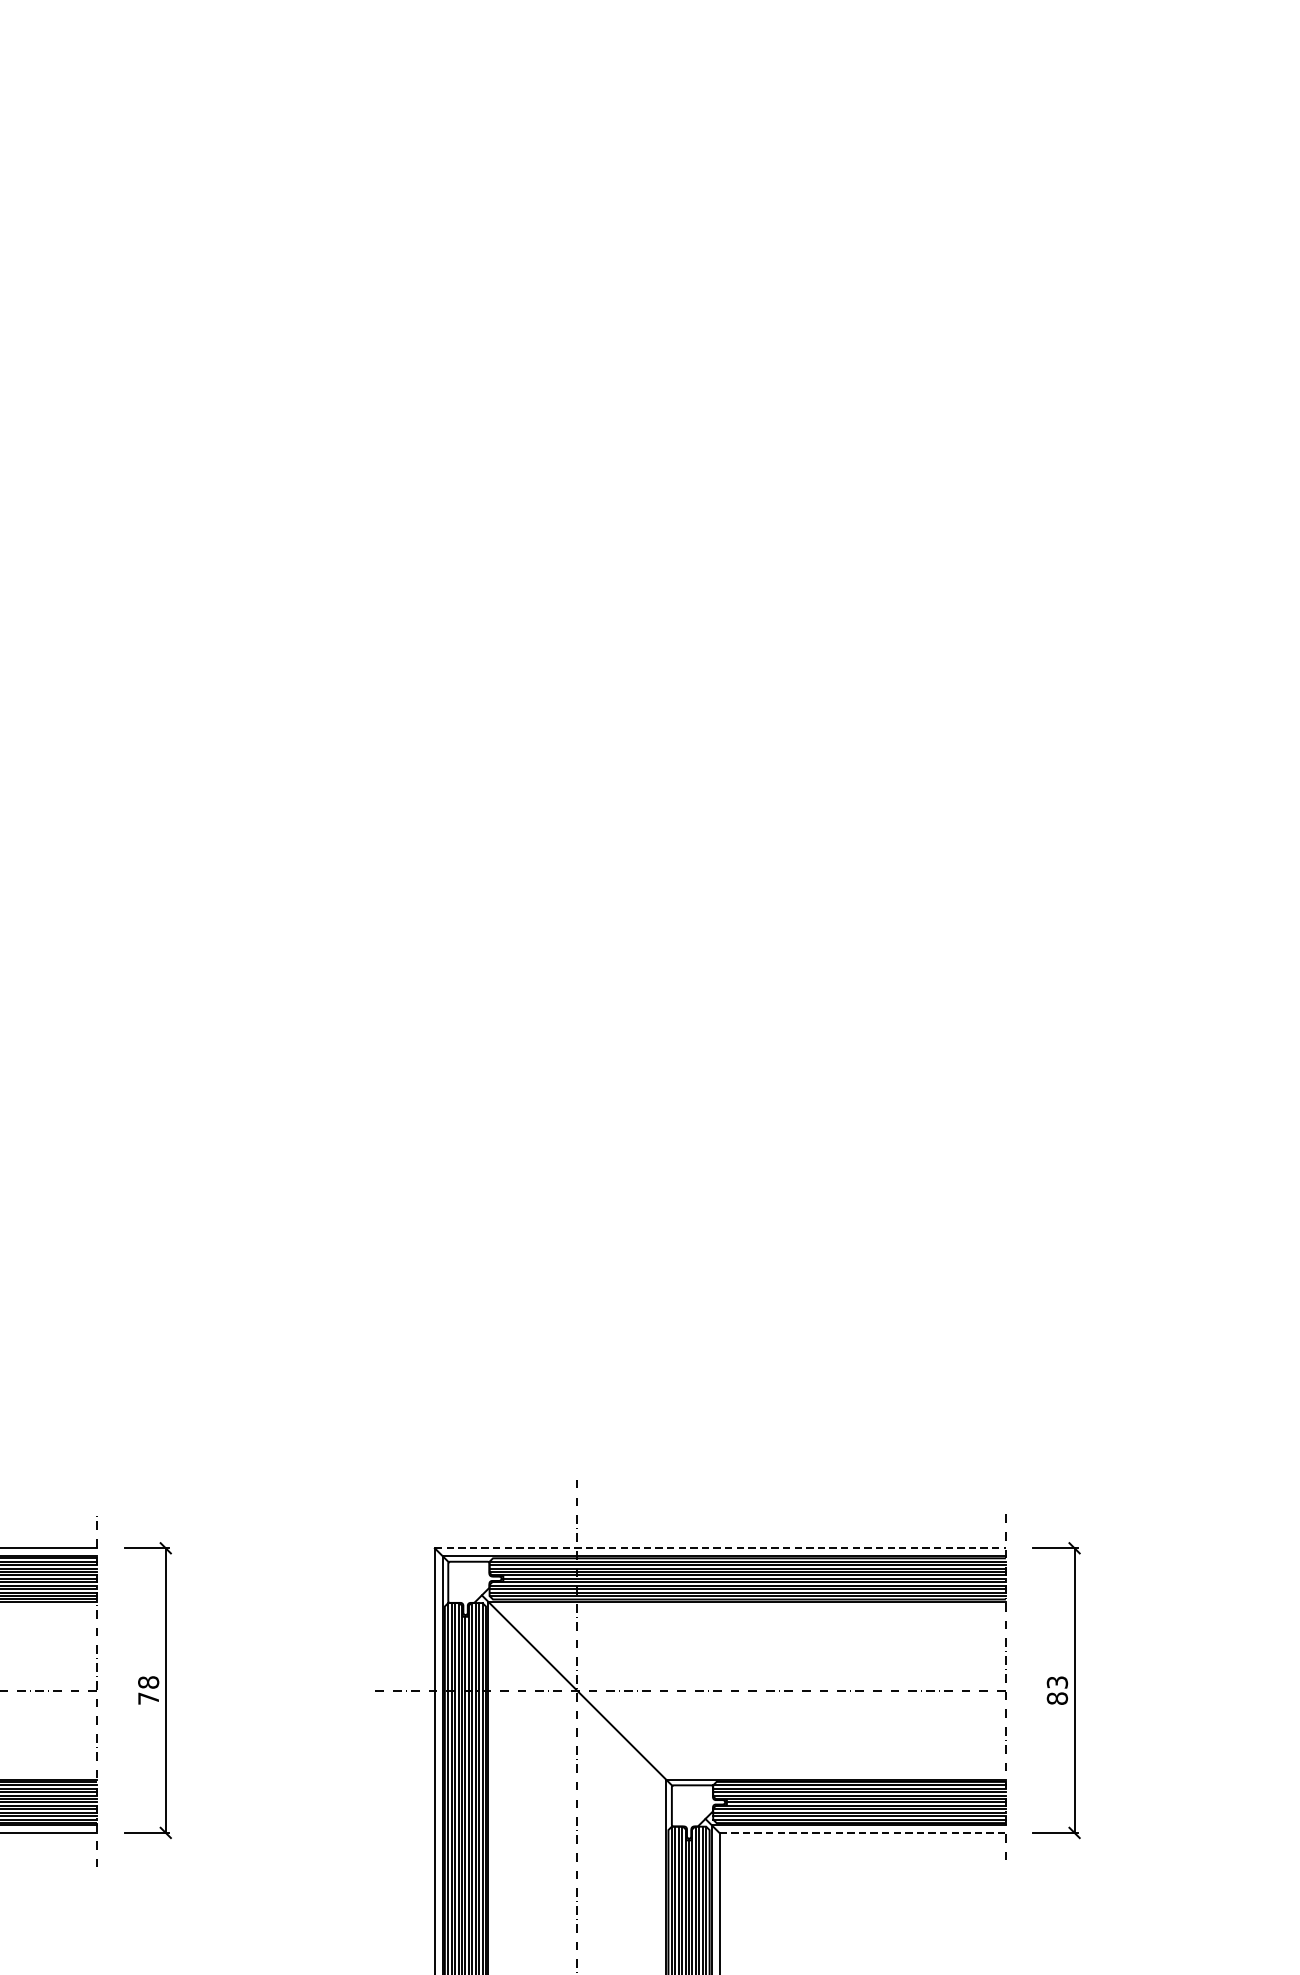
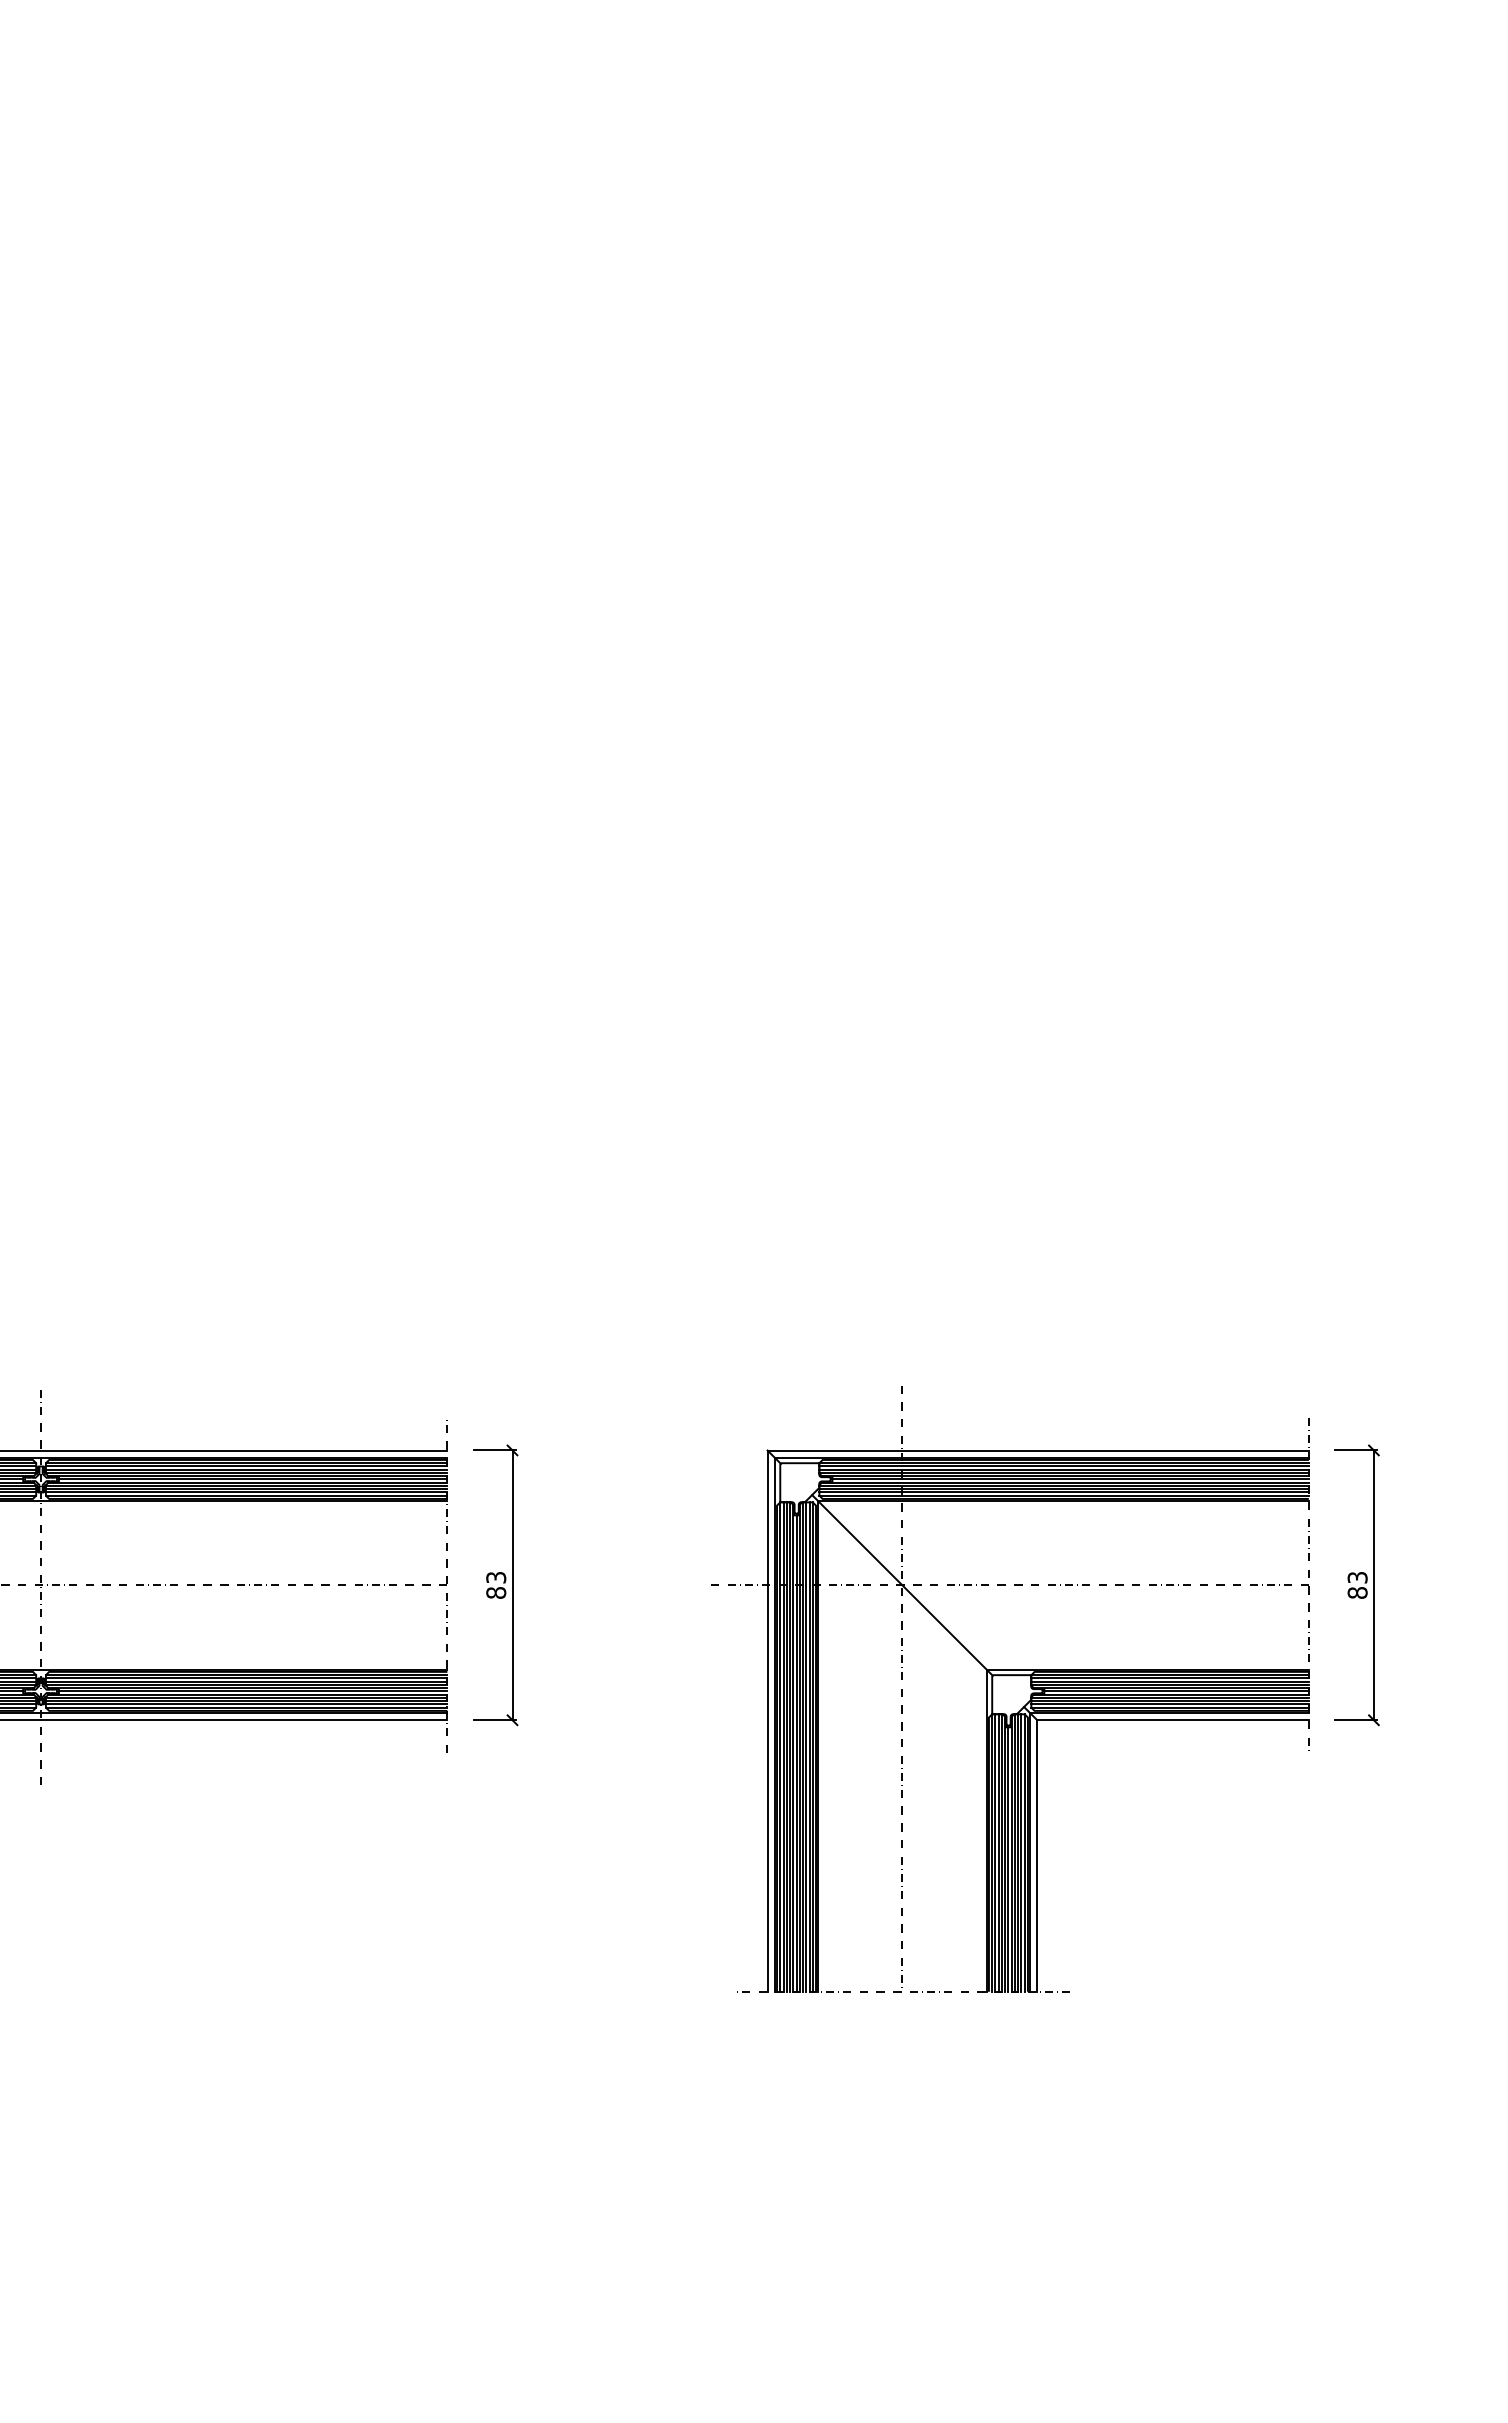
line: (720, 1548) -> (1038, 1450), dashed -> solid
text: (148, 1689) -> (496, 1584), 78 -> 83
line: (863, 1833) -> (1173, 1720), dashed -> solid

